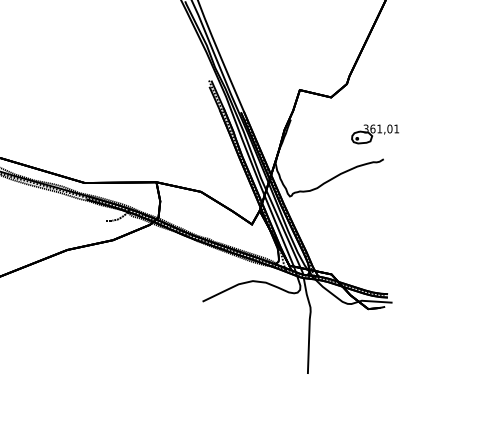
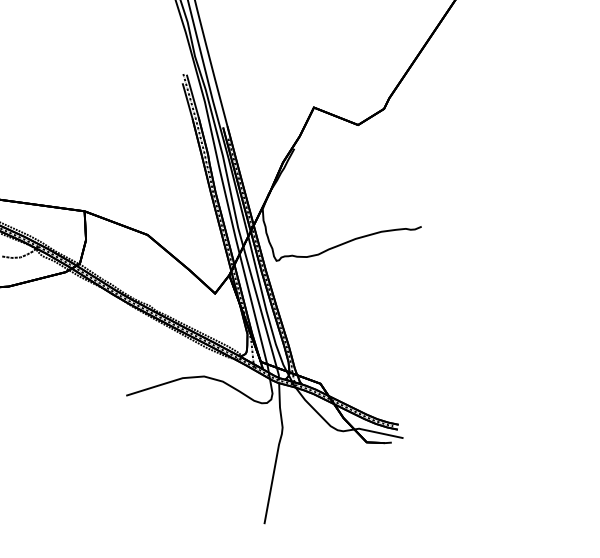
part: (374, 134) -> (413, 188), removed

